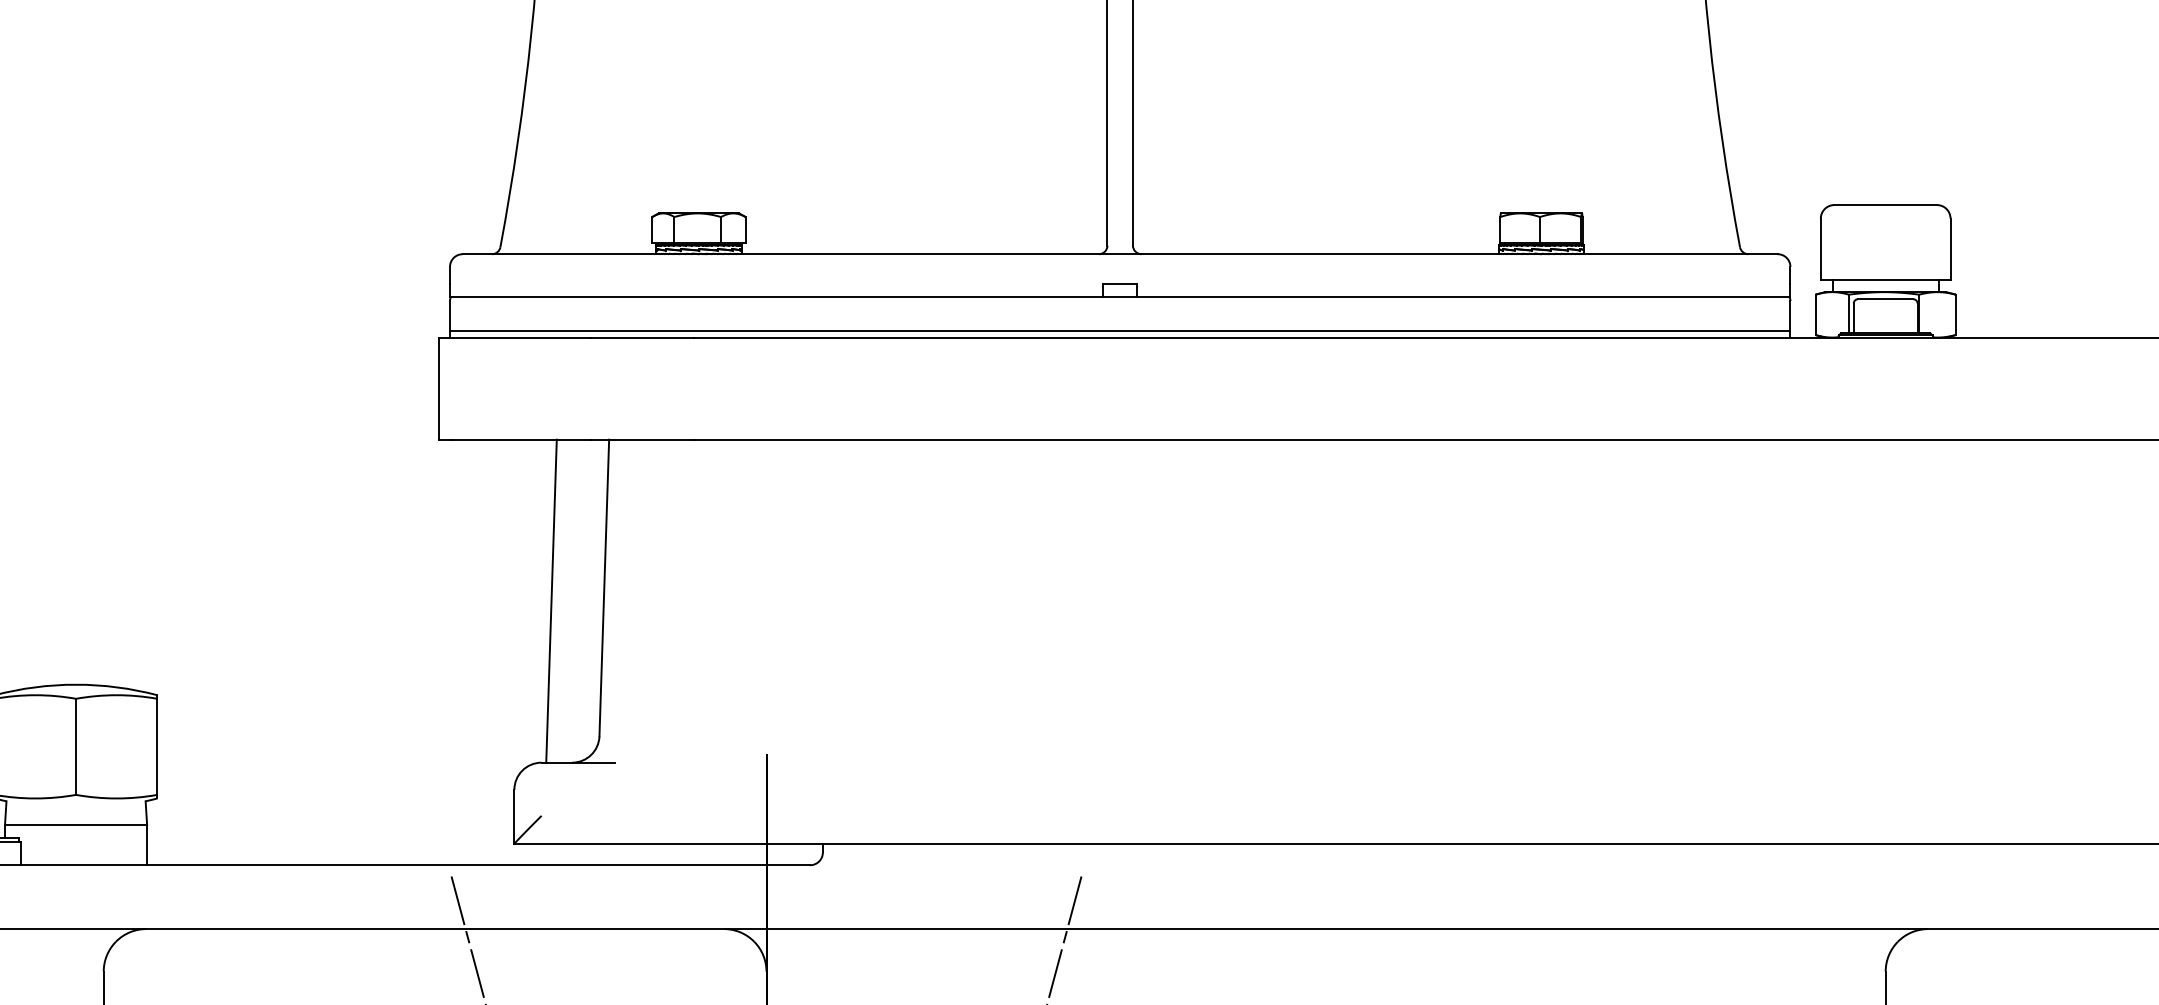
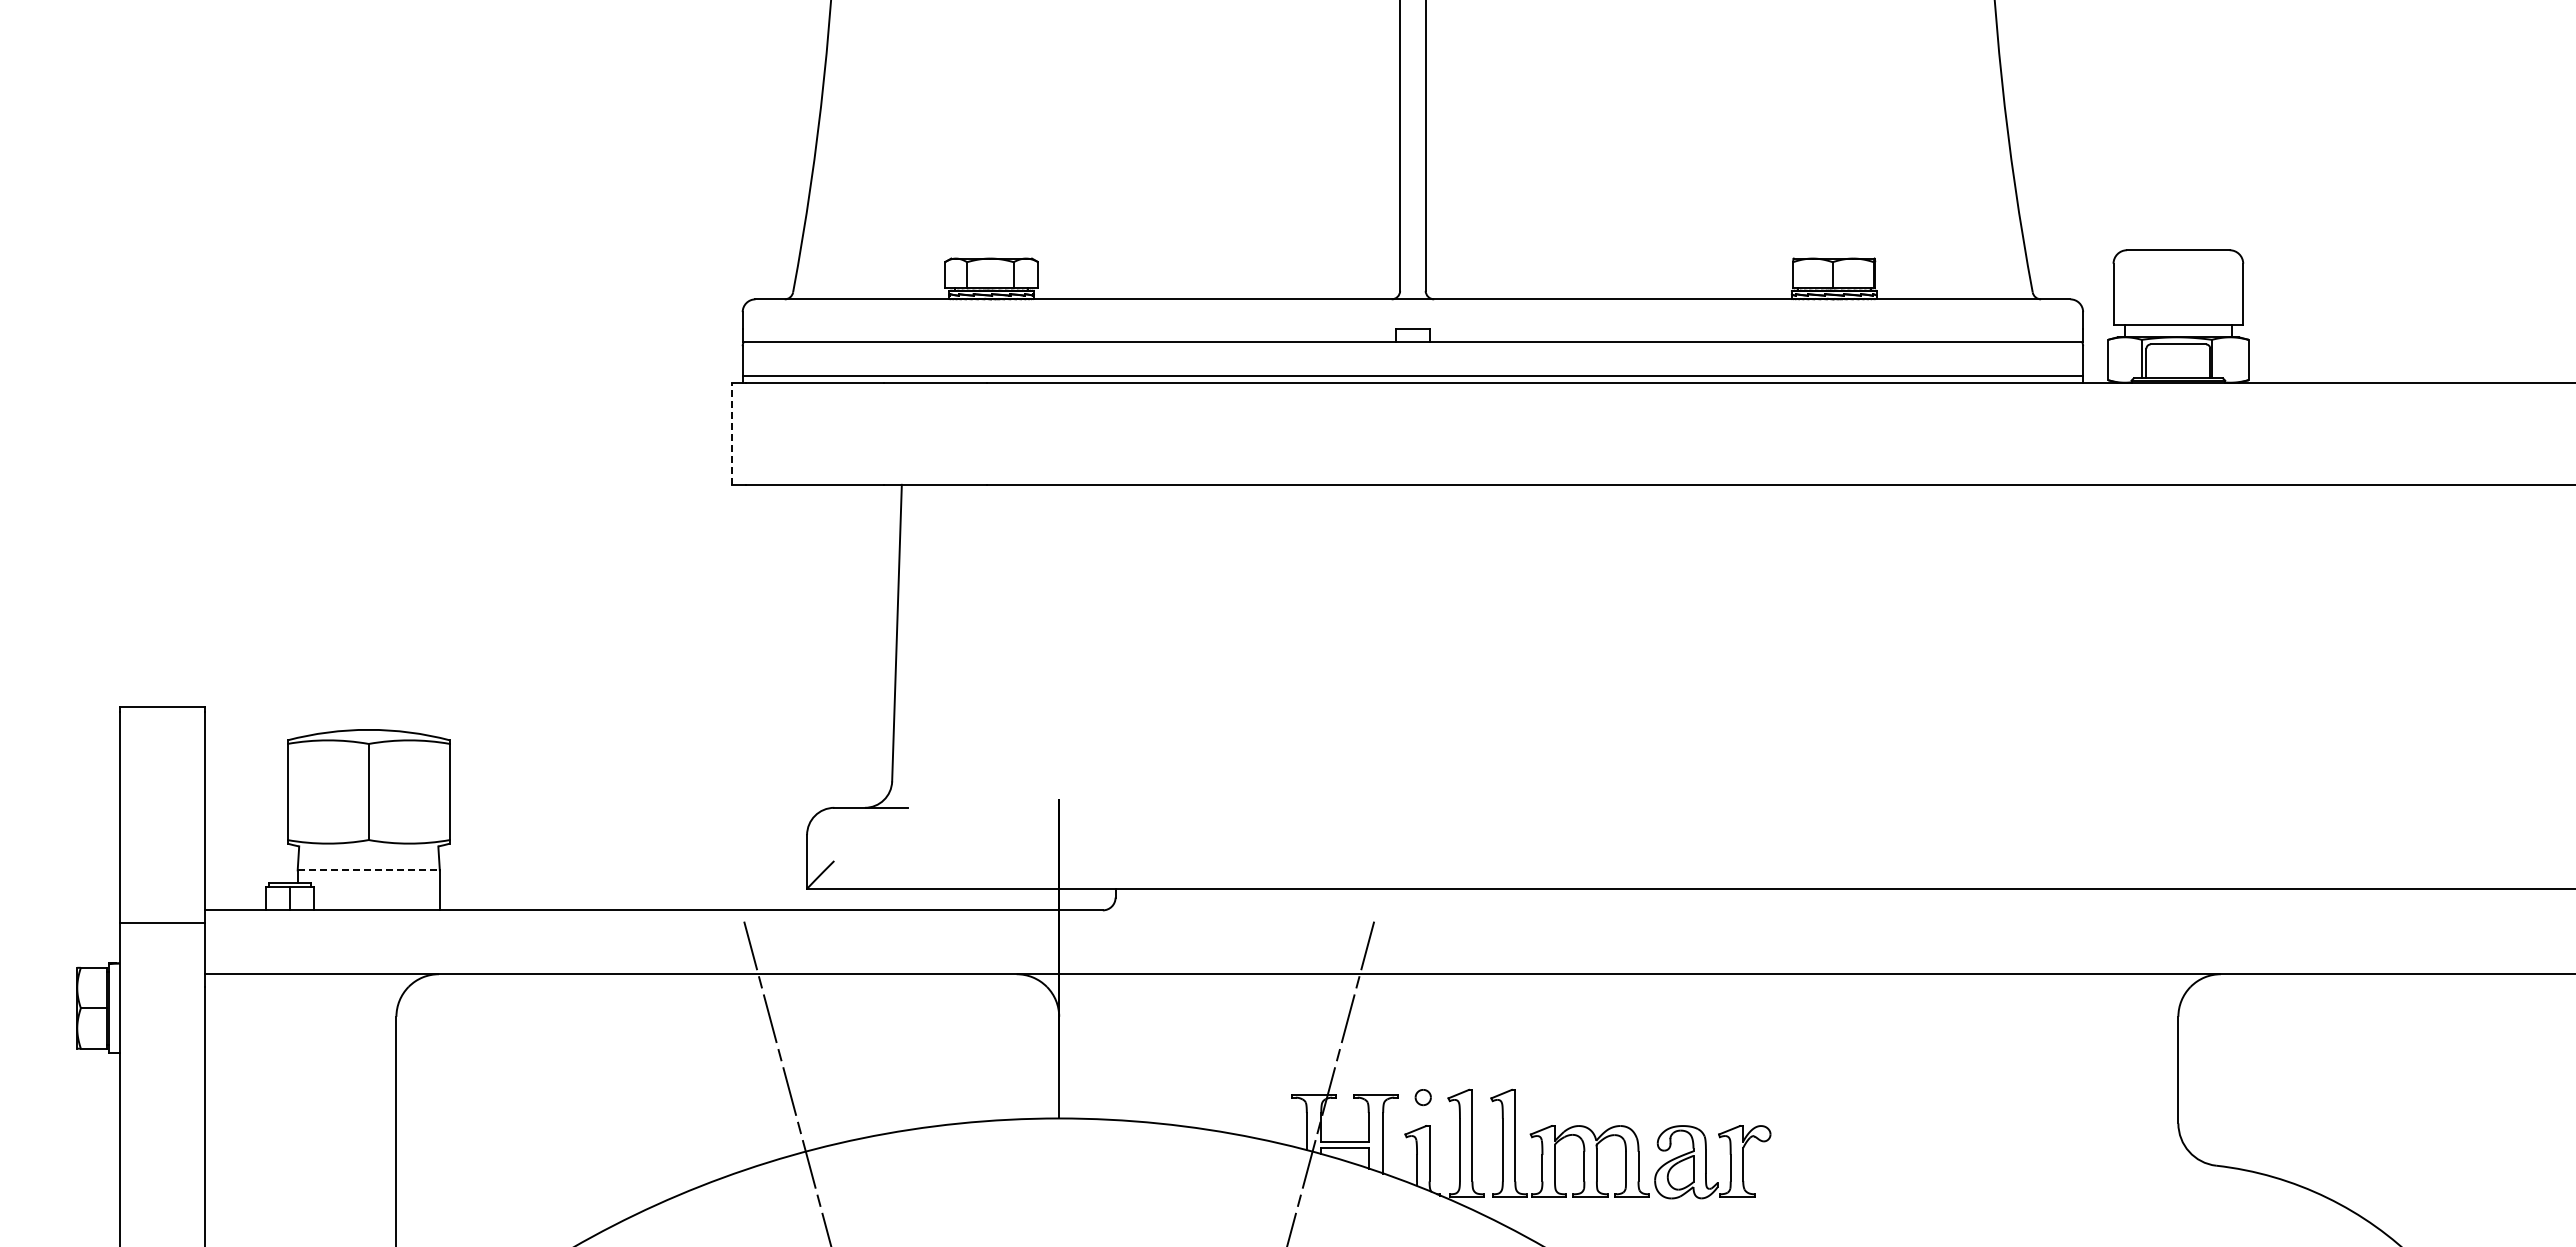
line: (438, 388) -> (731, 433), solid -> dashed
line: (550, 600) -> (843, 645), removed
line: (76, 825) -> (369, 870), solid -> dashed

